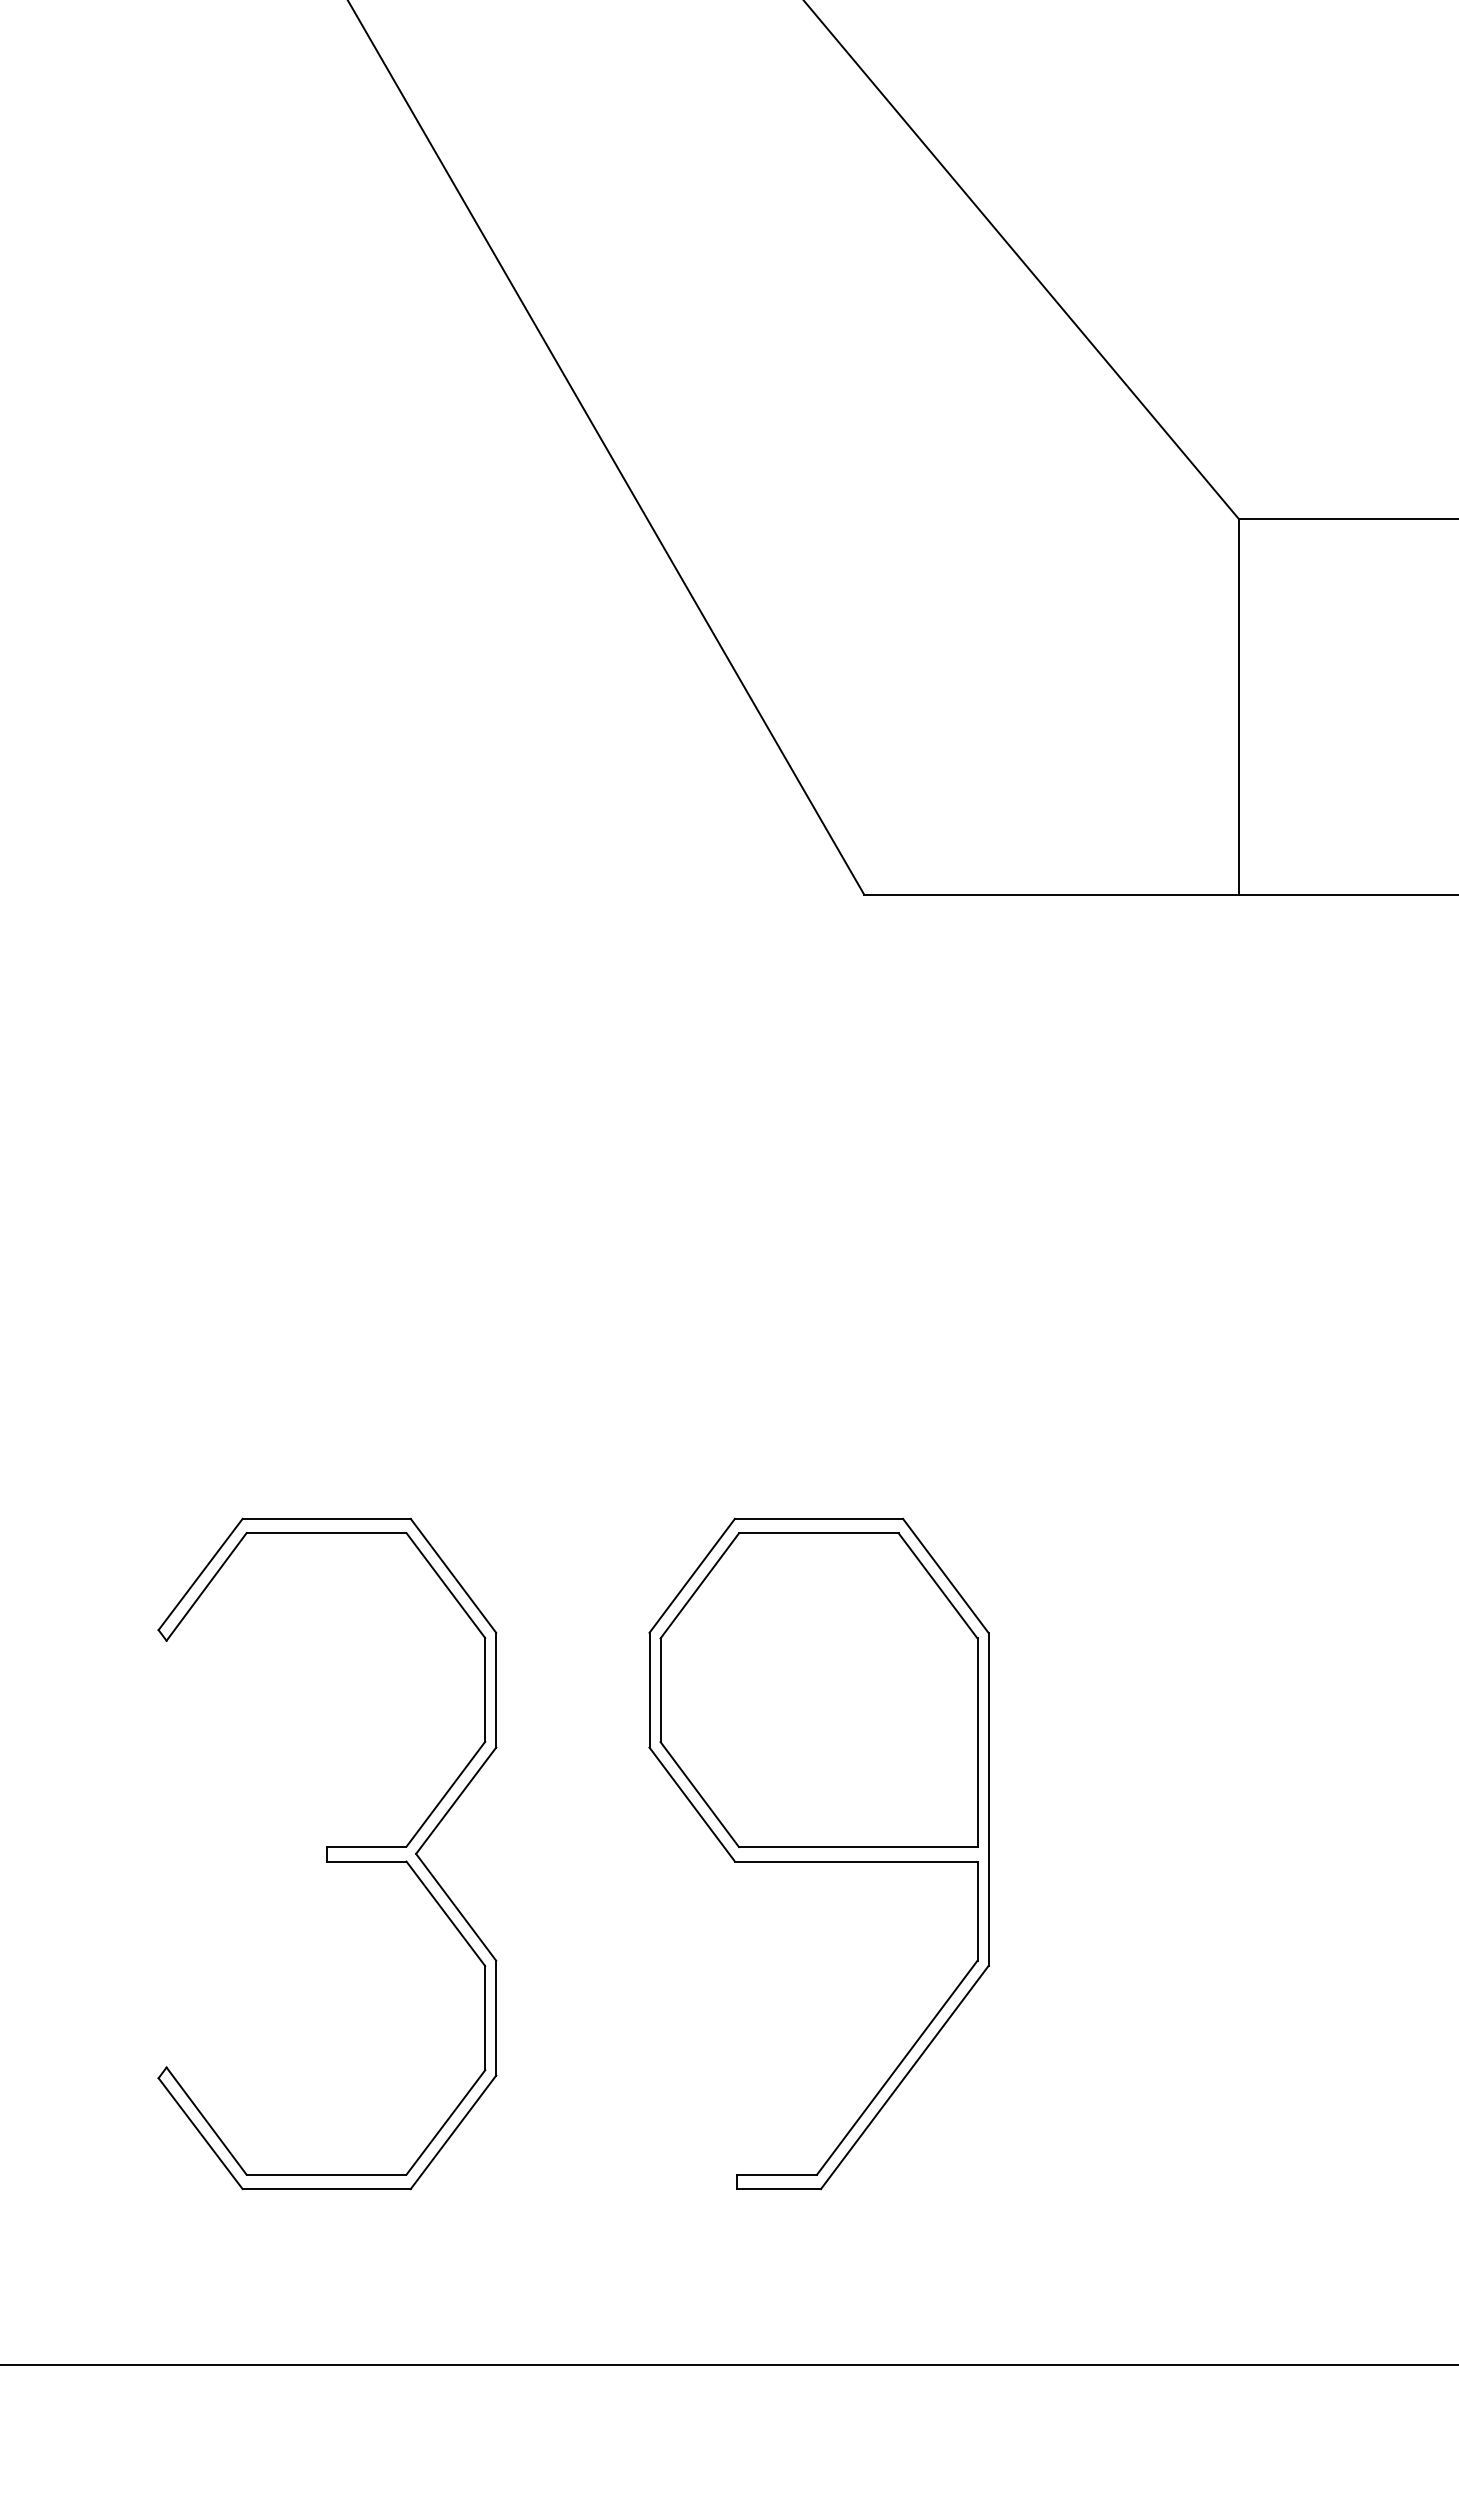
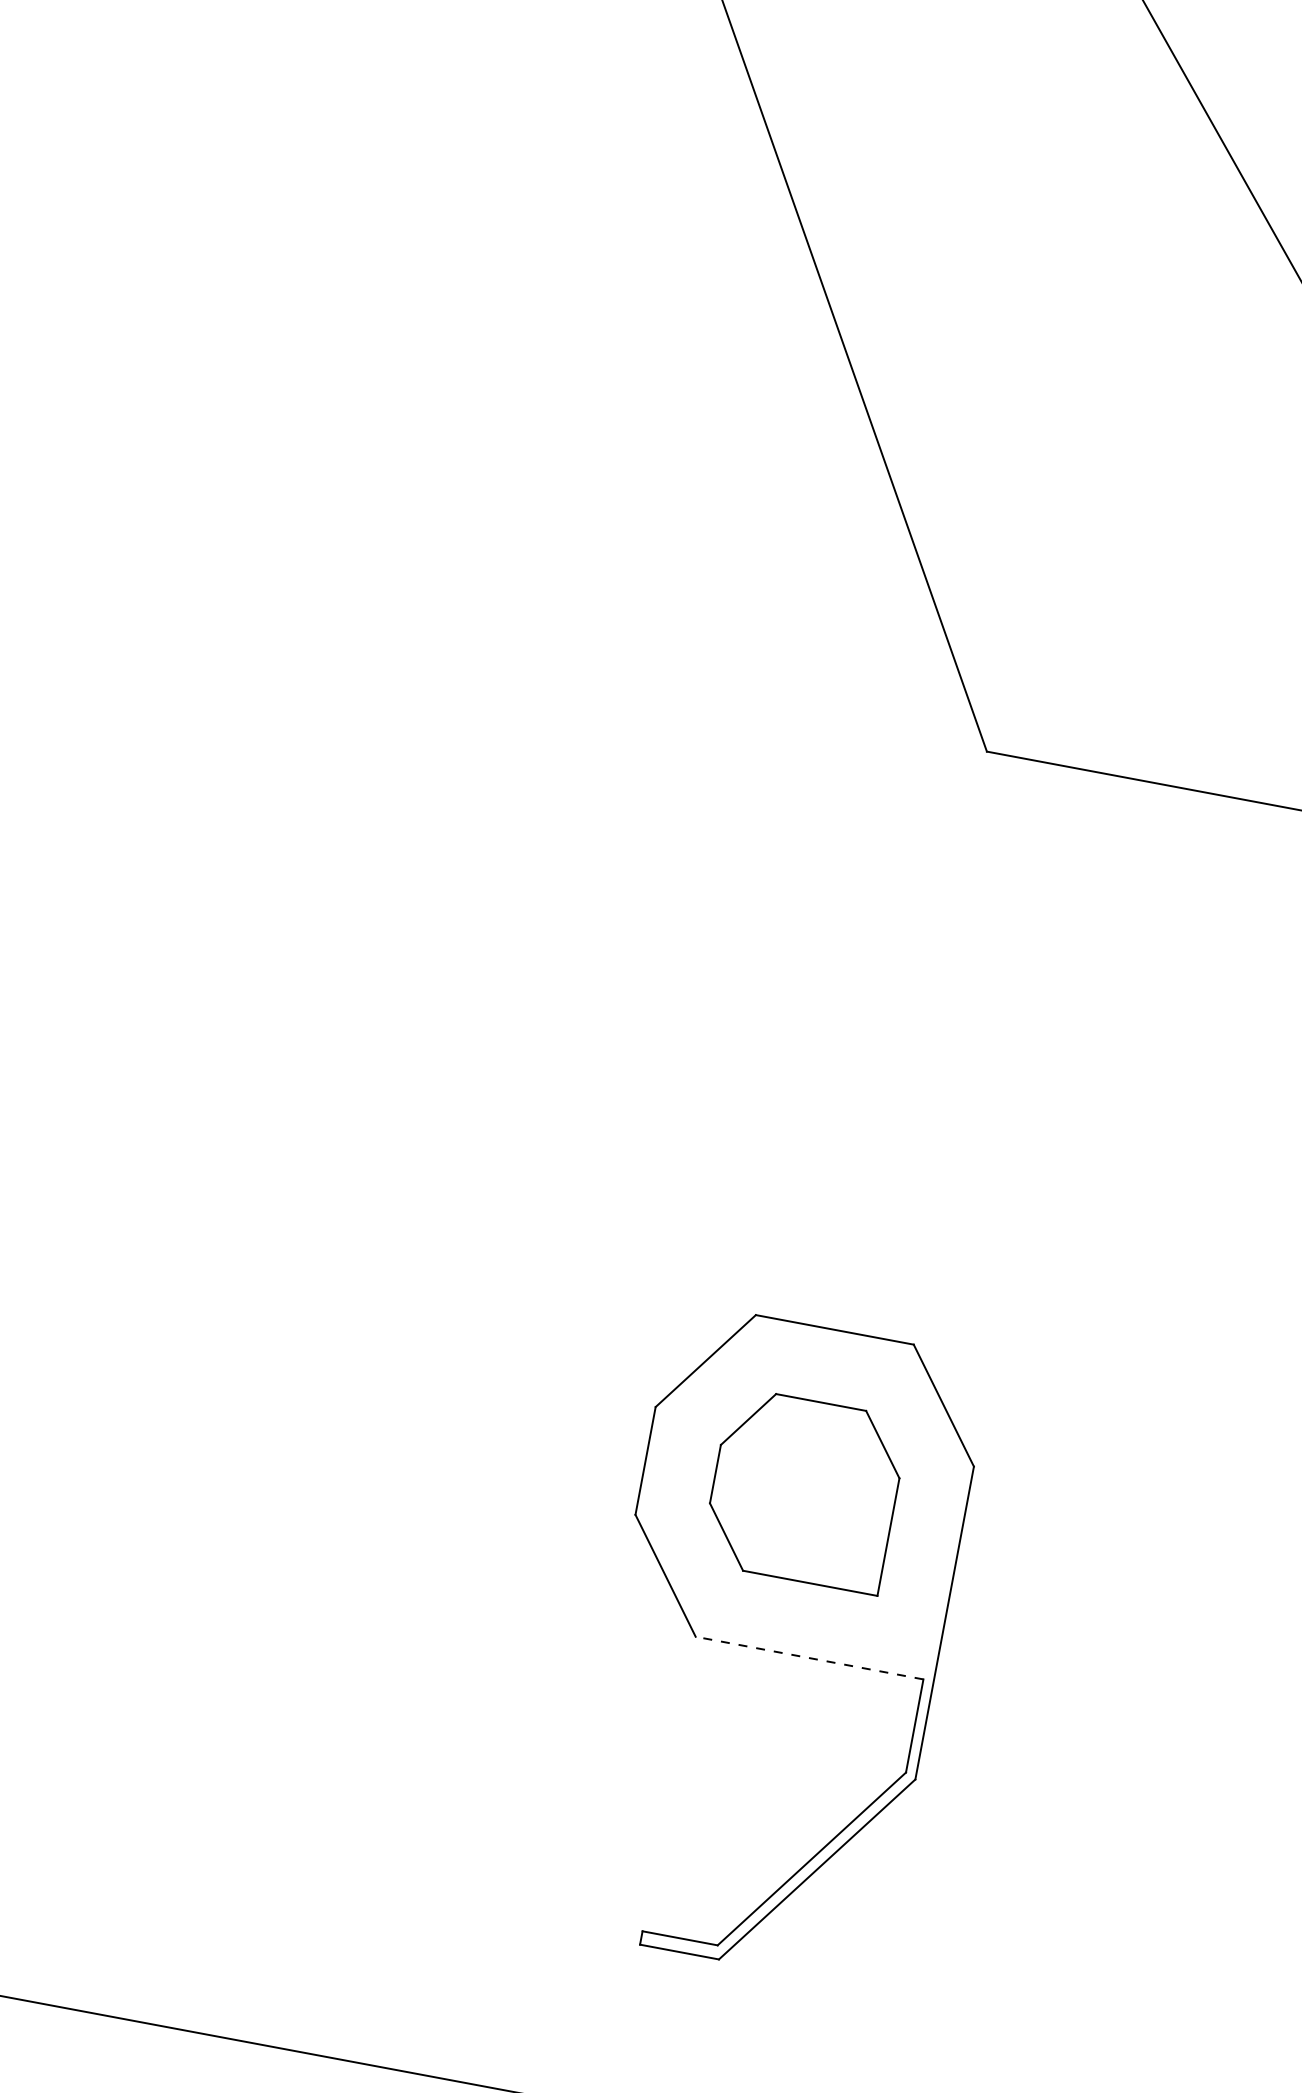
part: (818, 1690) -> (804, 1490), size x0.6
part: (327, 1853) -> (314, 1557), removed
line: (855, 1861) -> (808, 1657), solid -> dashed

